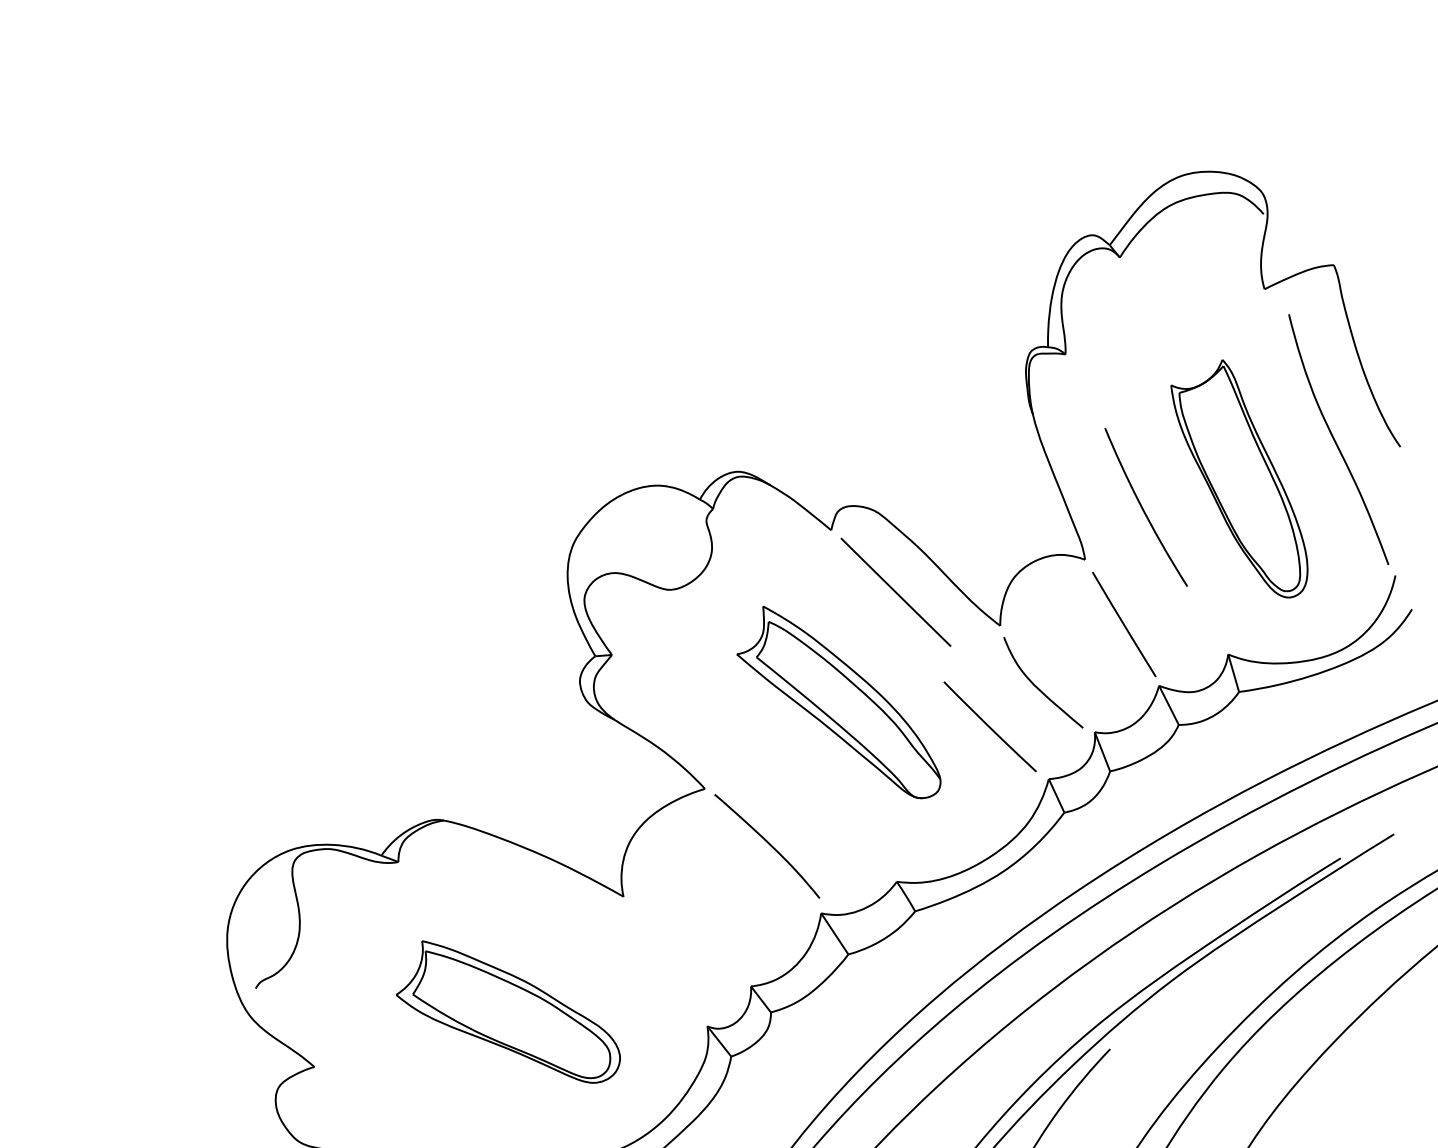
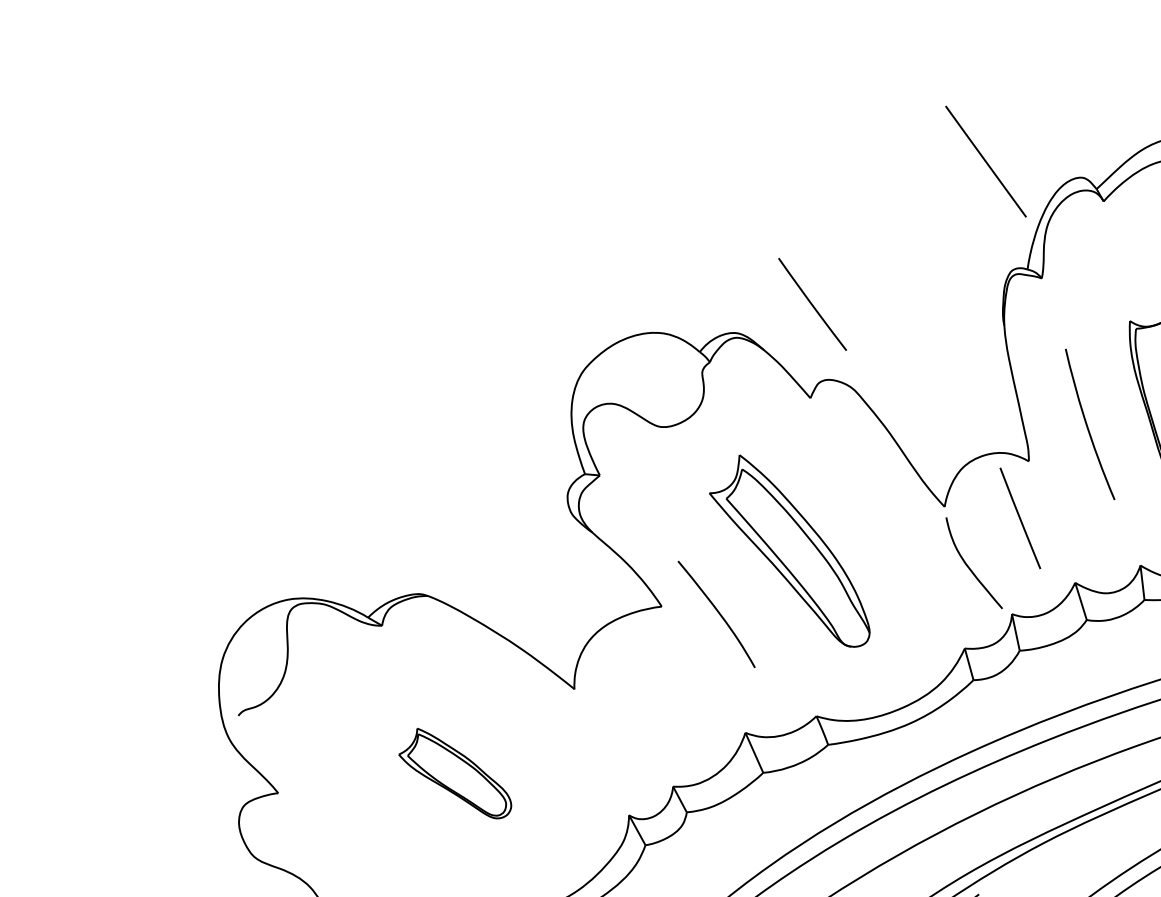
line: (895, 591) -> (985, 160), moved
line: (1124, 624) -> (1020, 518), moved
line: (989, 726) -> (812, 304), moved
curve: (768, 844) -> (717, 612), moved
part: (507, 1011) -> (455, 772), size x0.6

